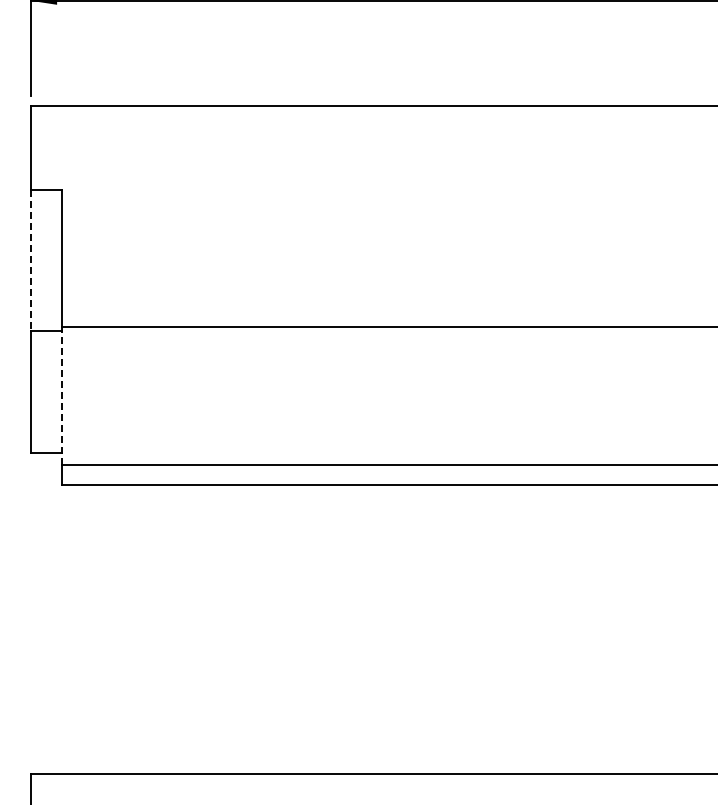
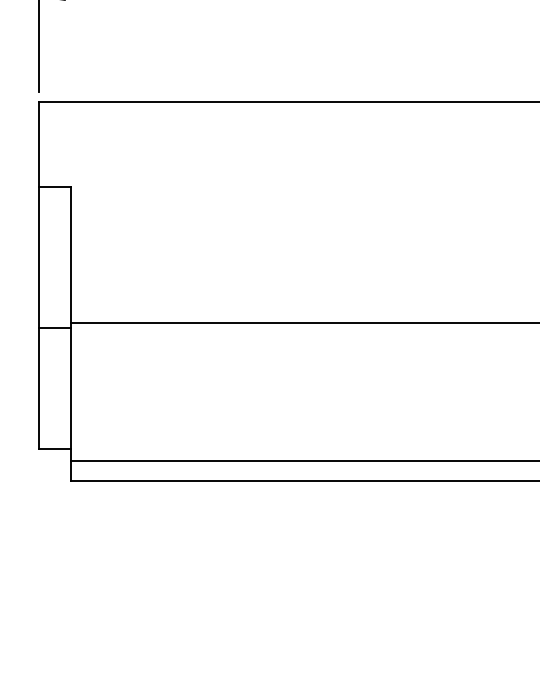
line: (30, 260) -> (39, 256), dashed -> solid
line: (62, 395) -> (71, 391), dashed -> solid

